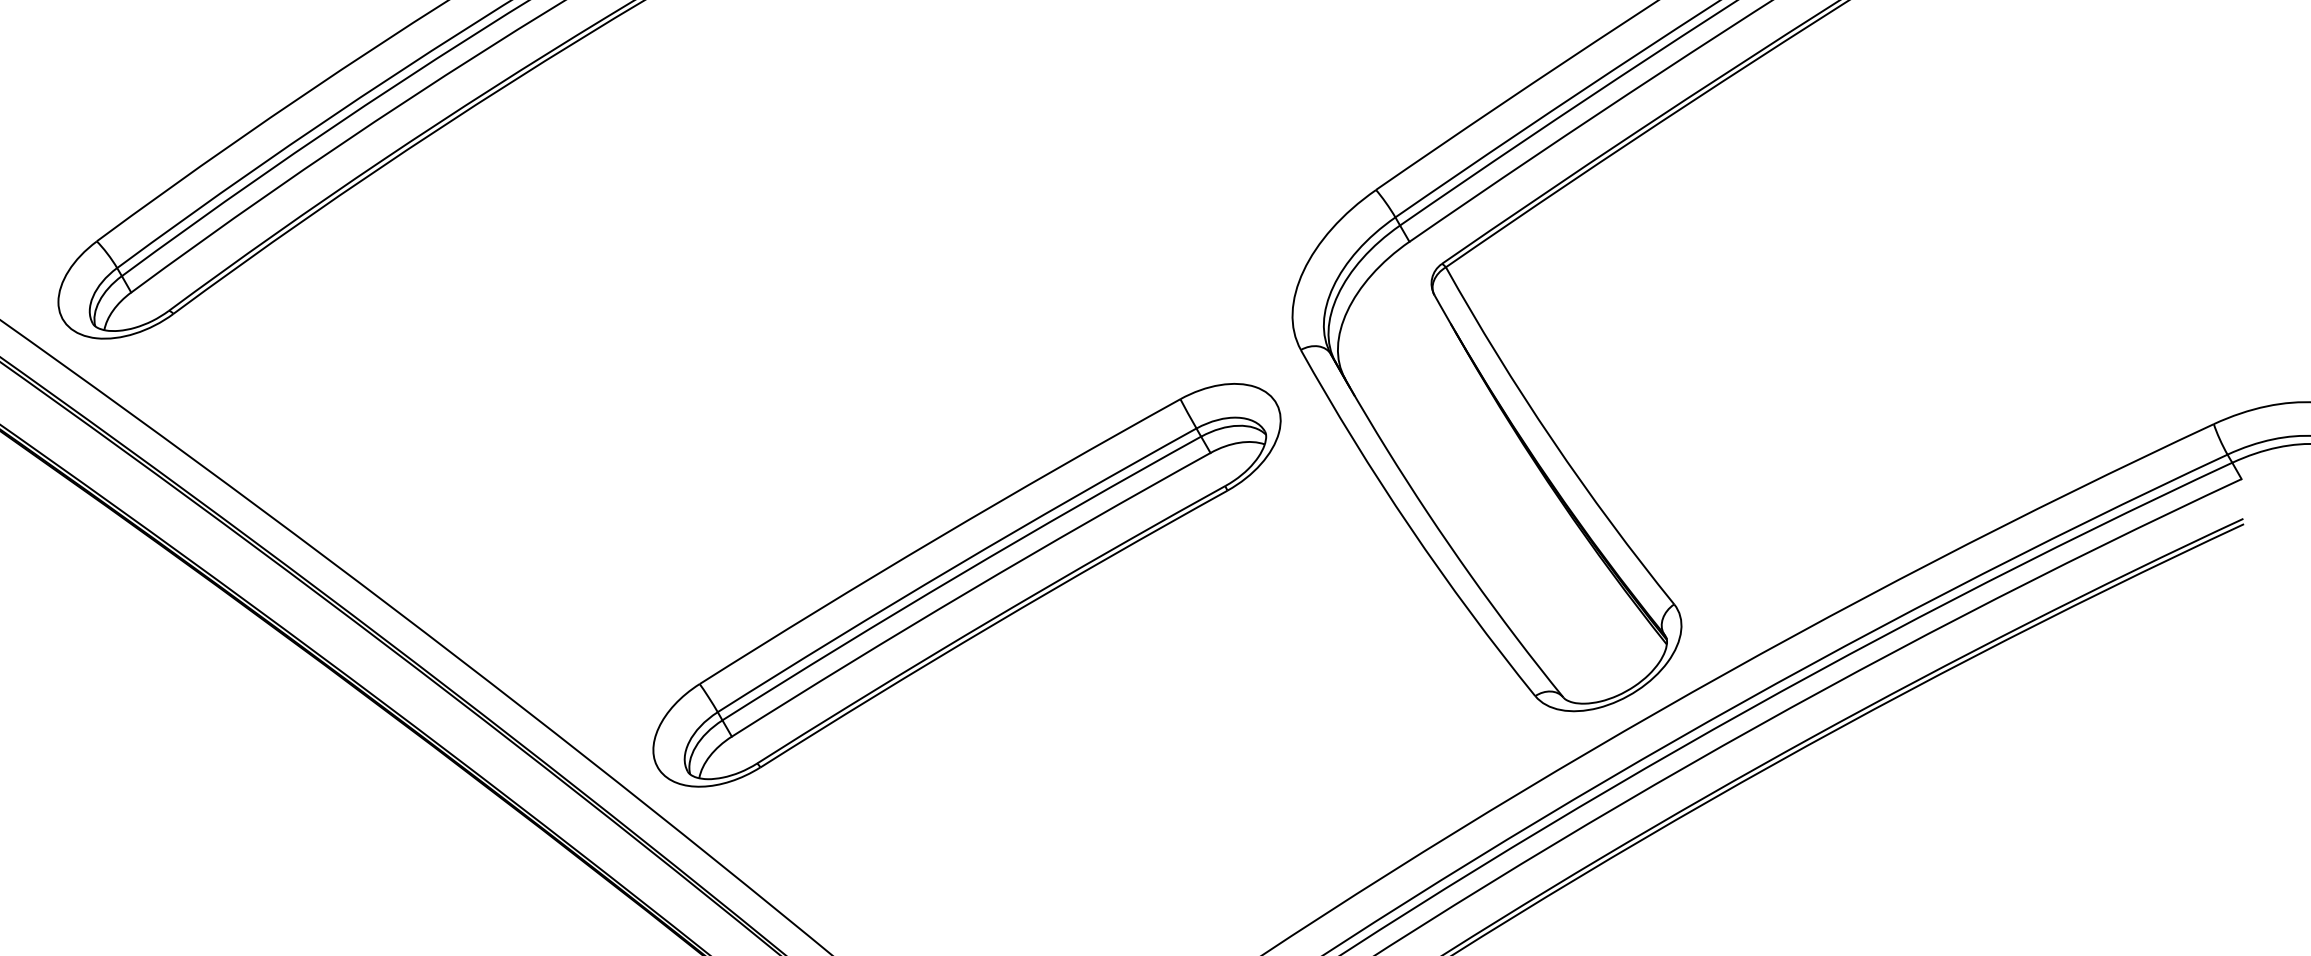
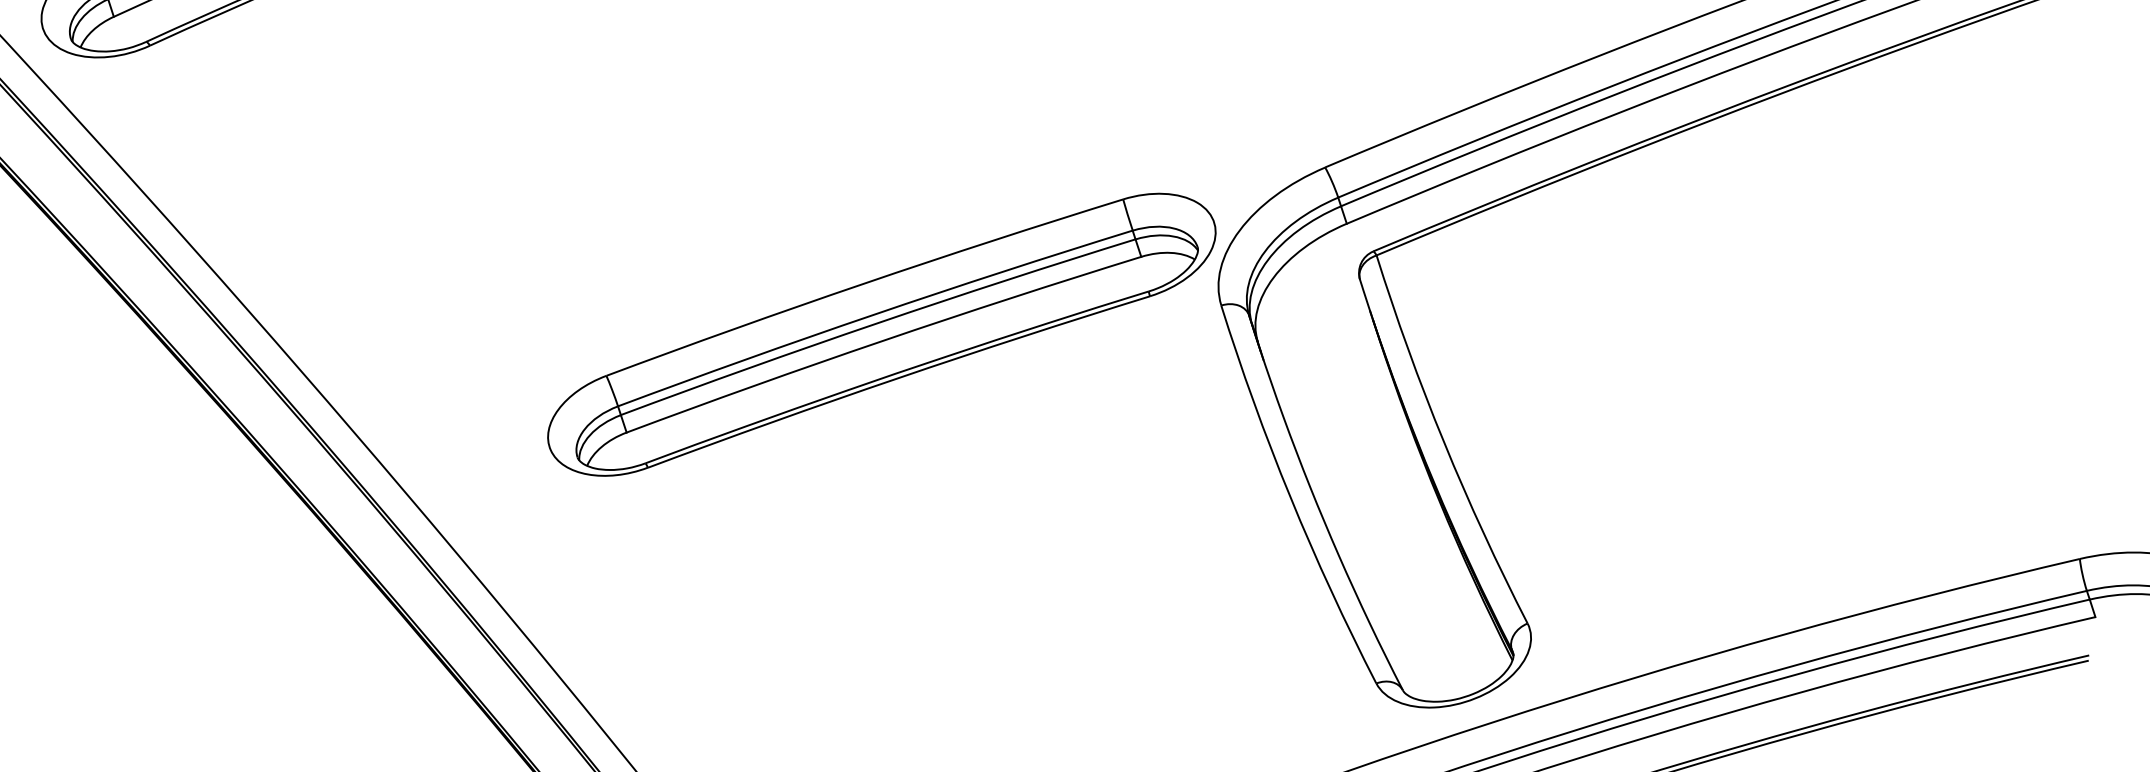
part: (966, 585) -> (881, 334), moved

